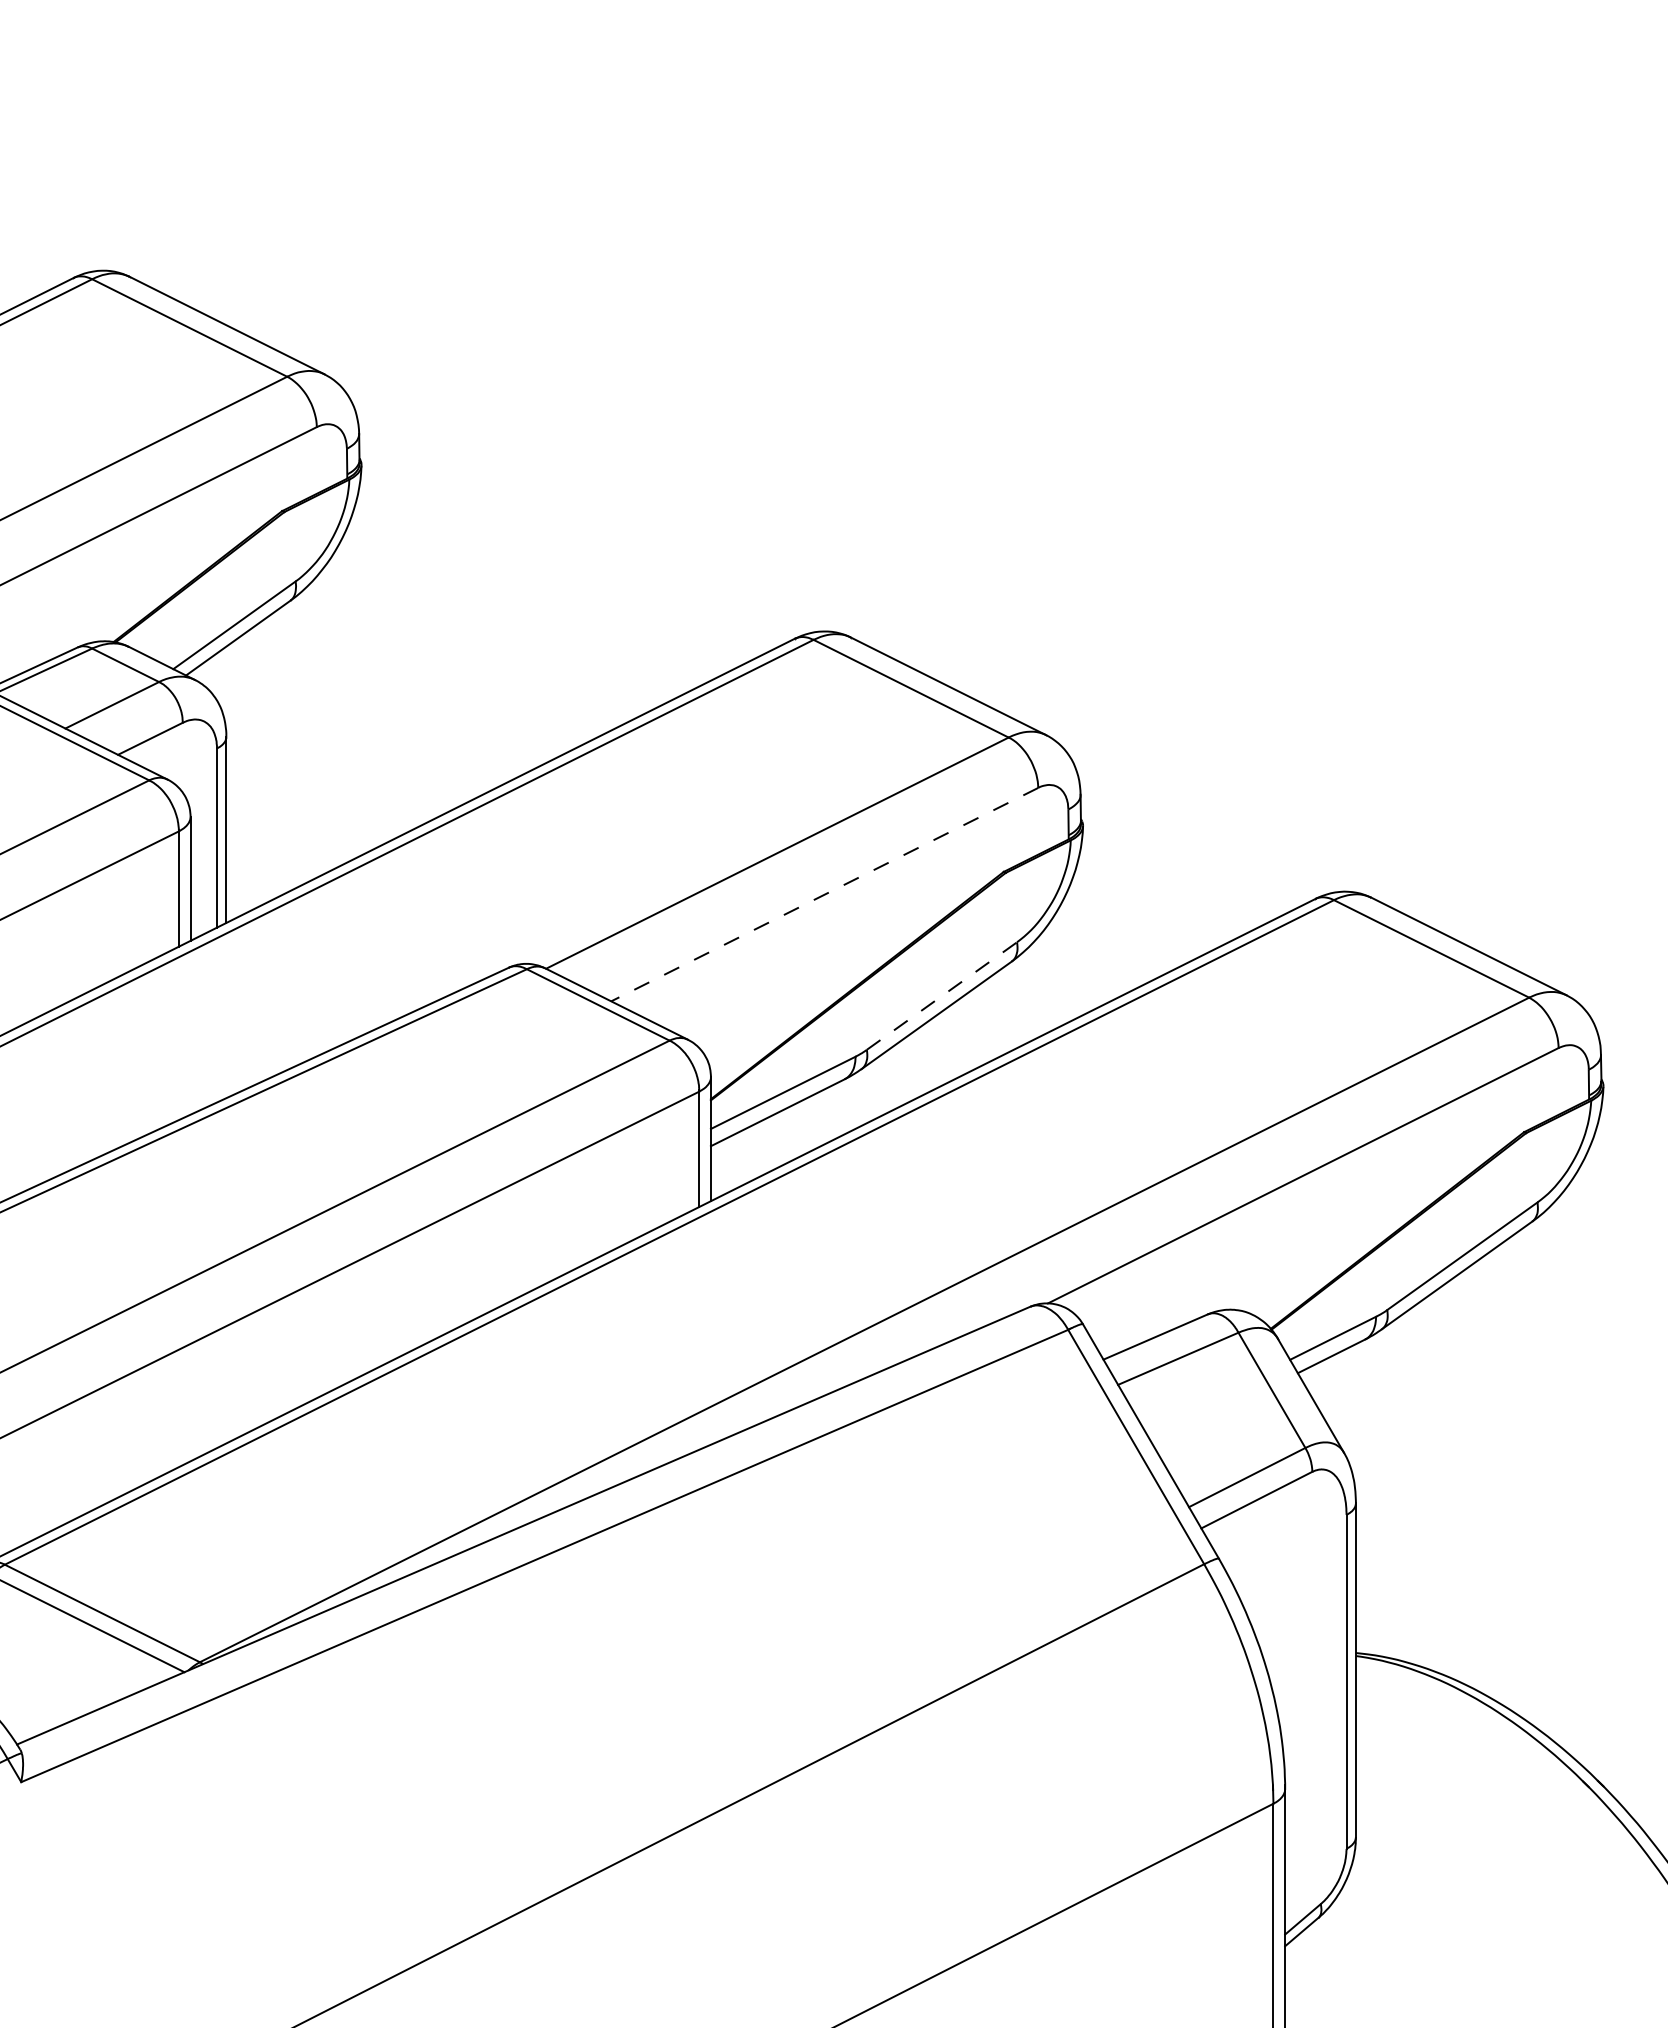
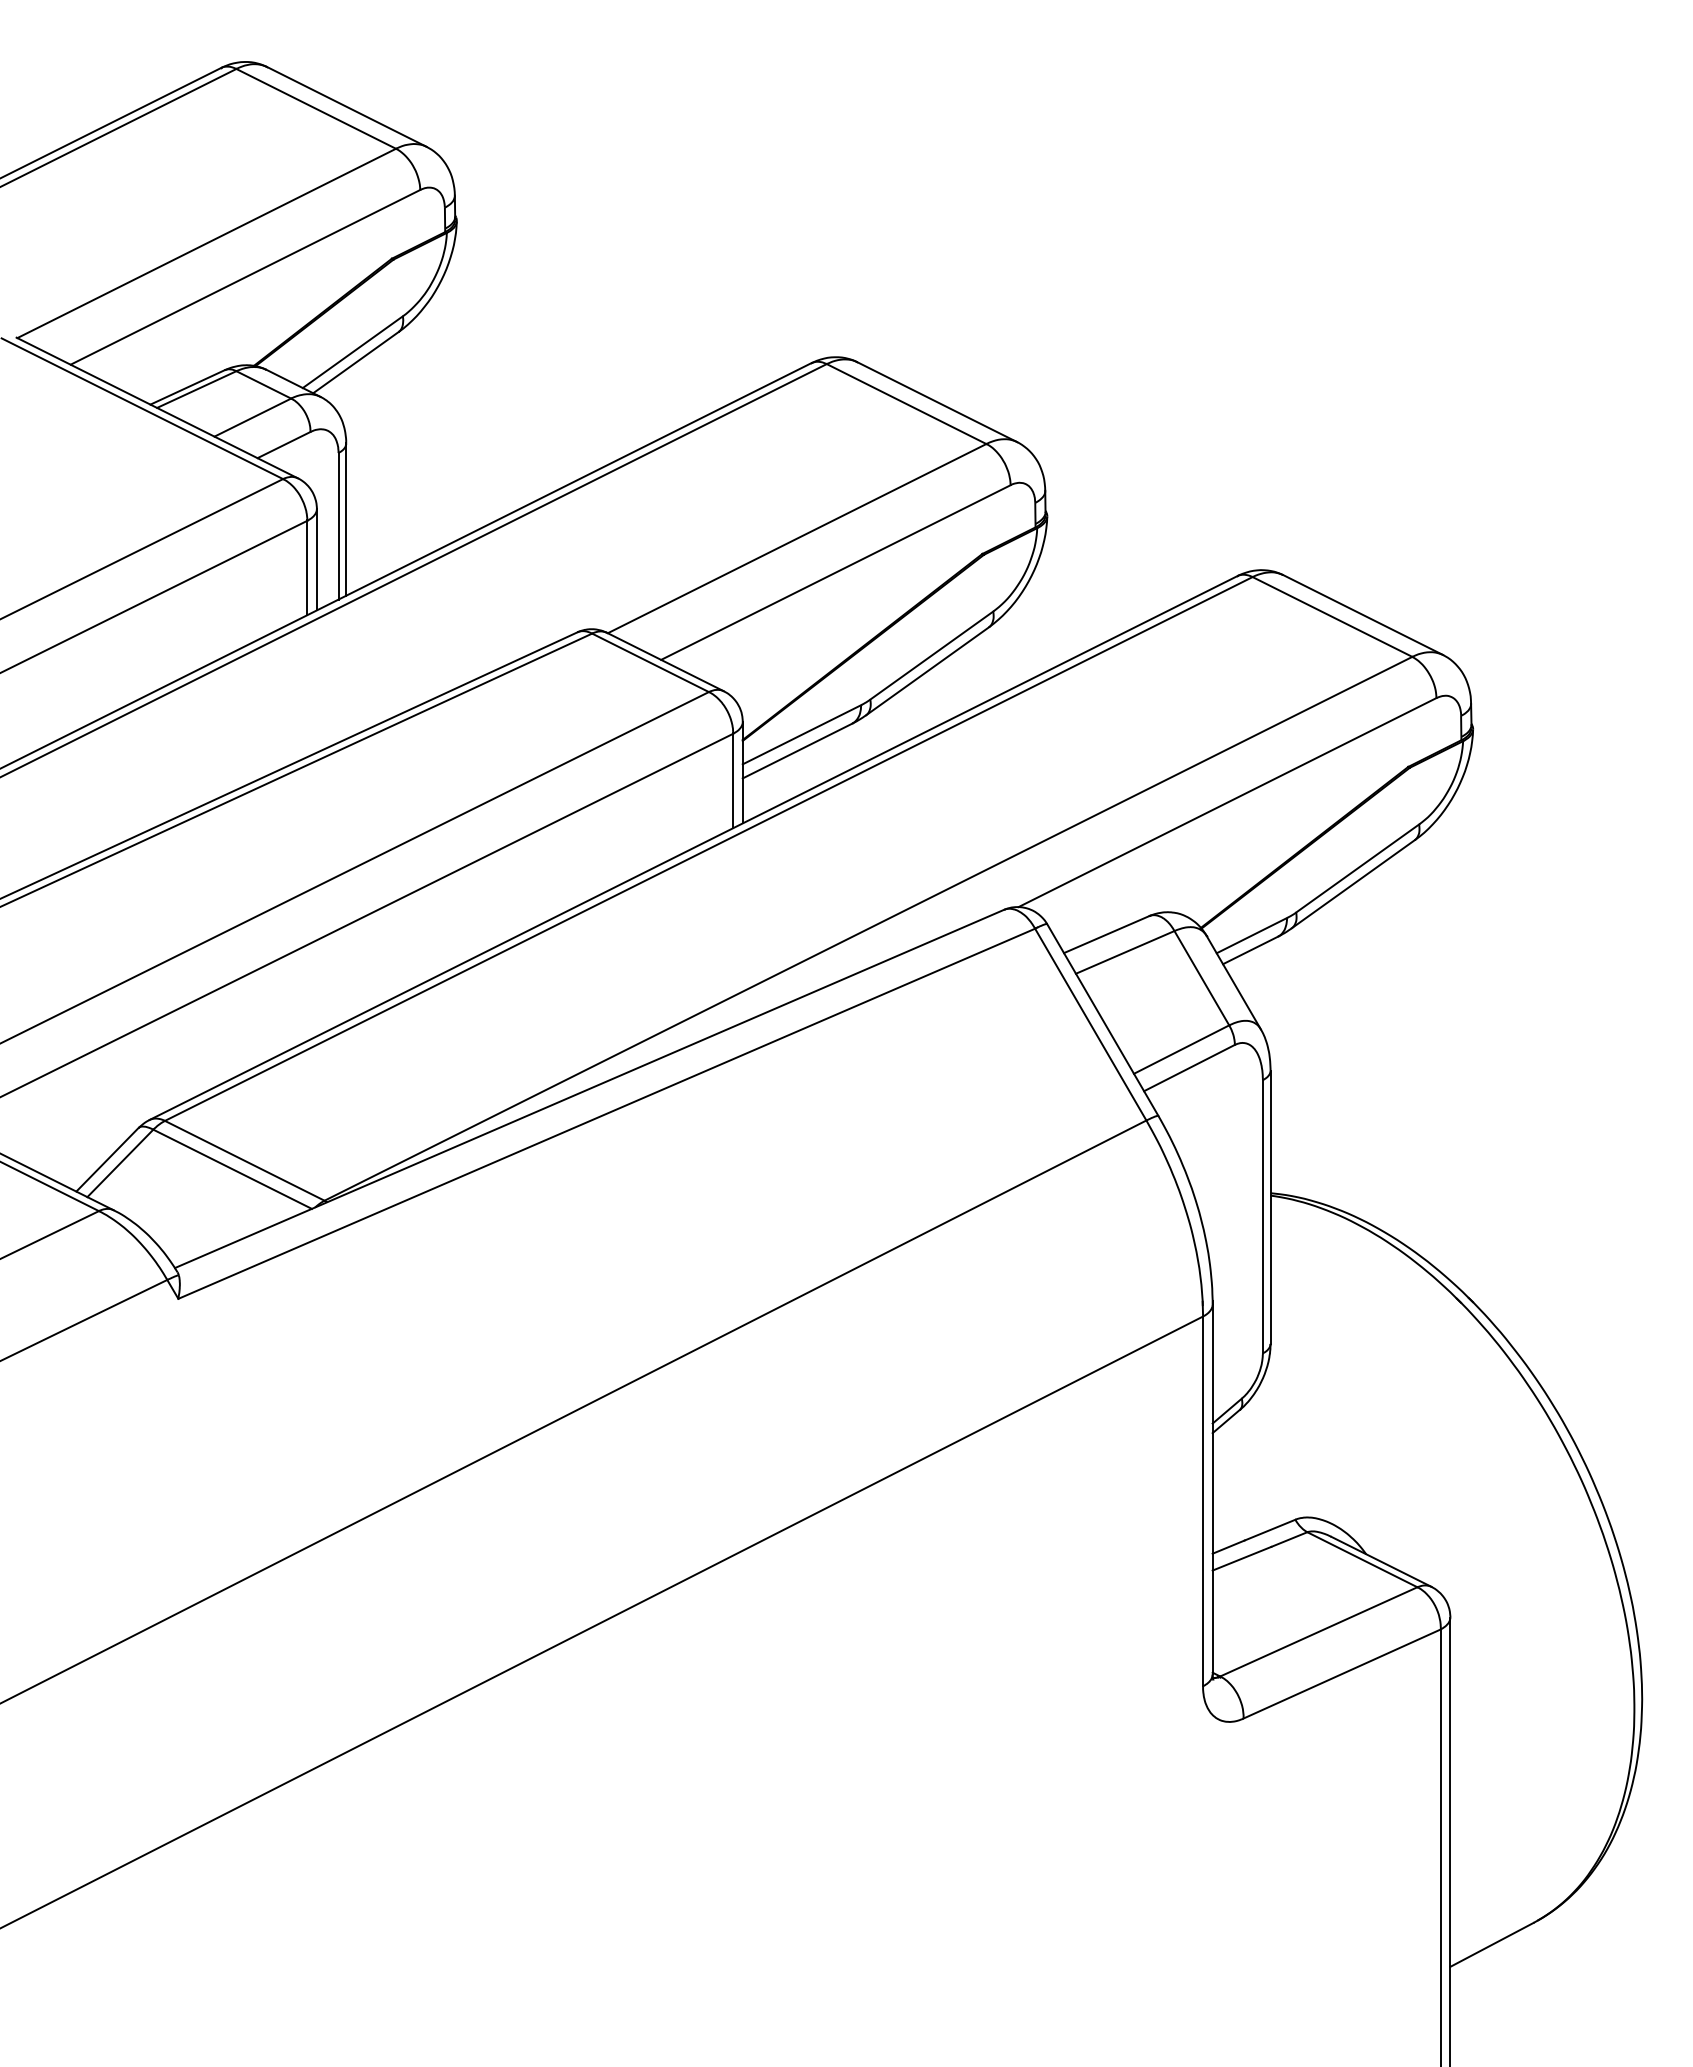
line: (824, 894) -> (835, 572), dashed -> solid
line: (941, 995) -> (931, 655), dashed -> solid

